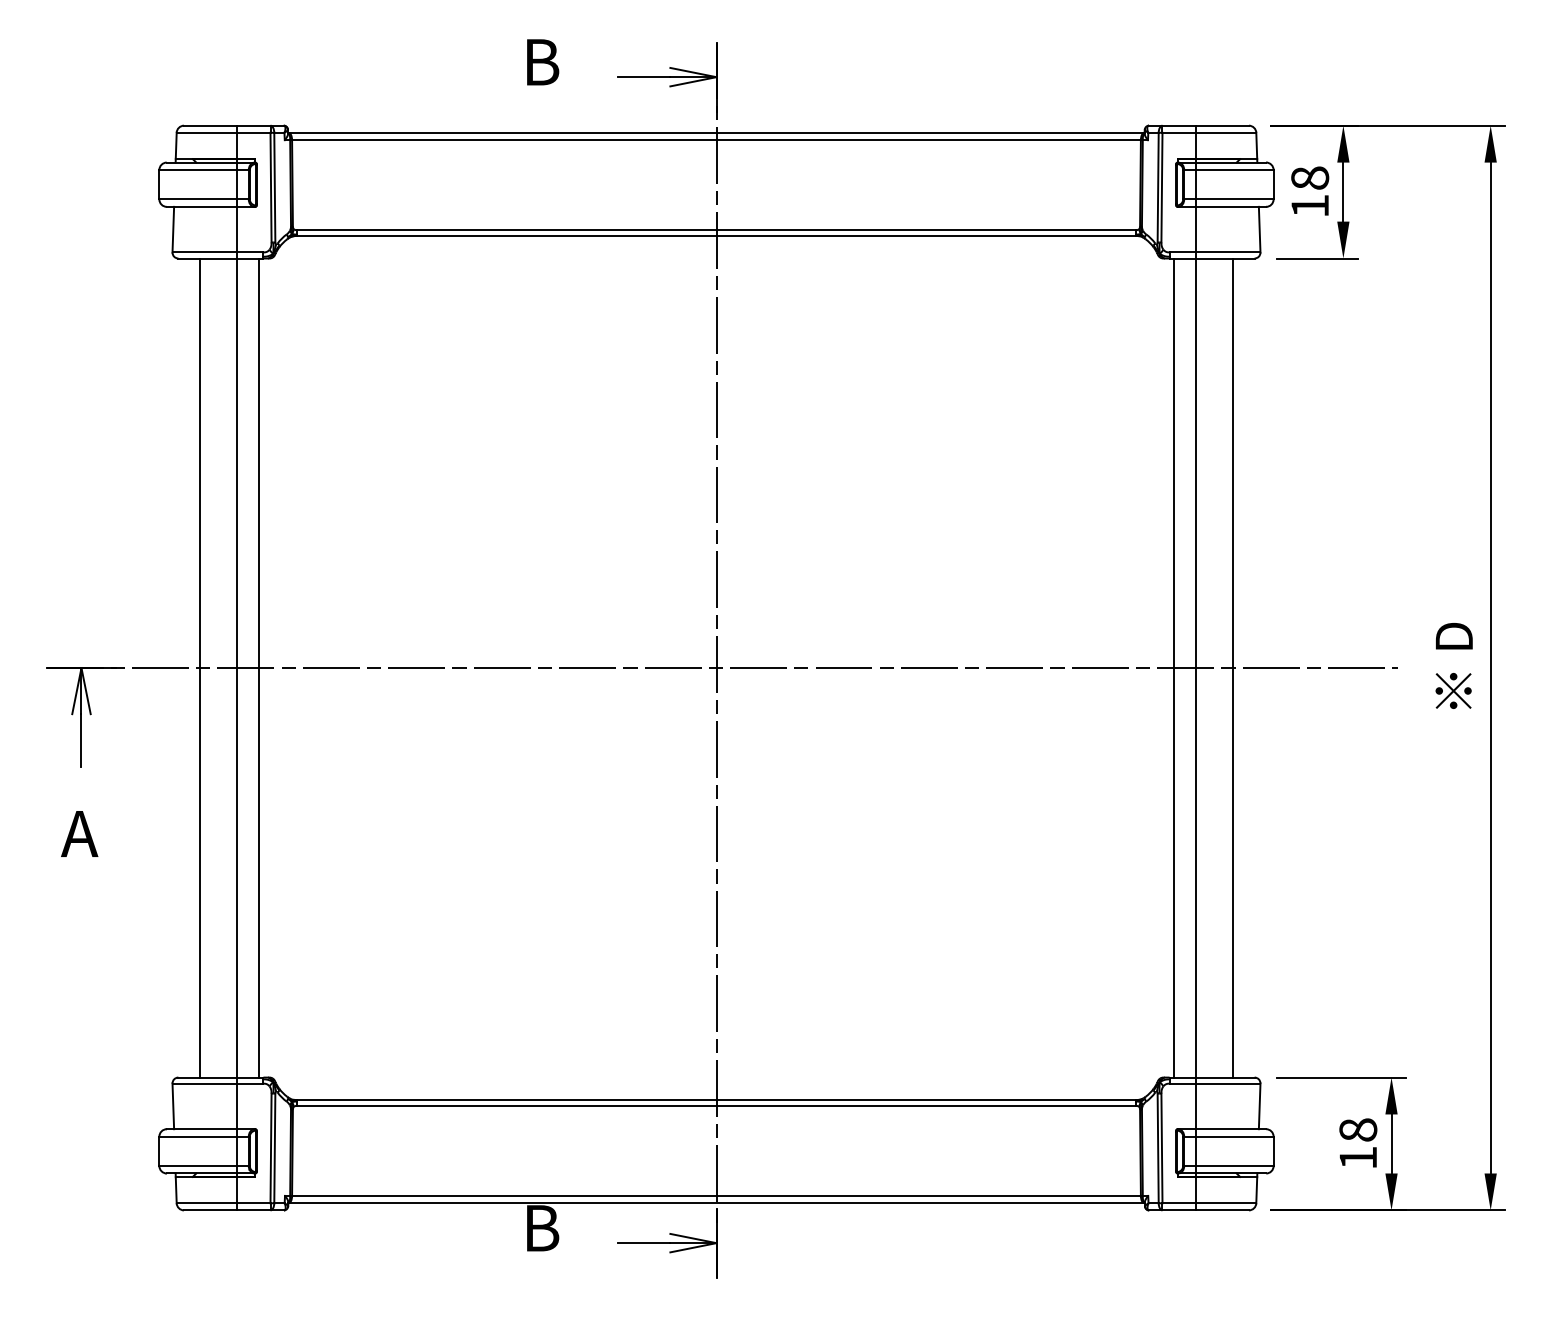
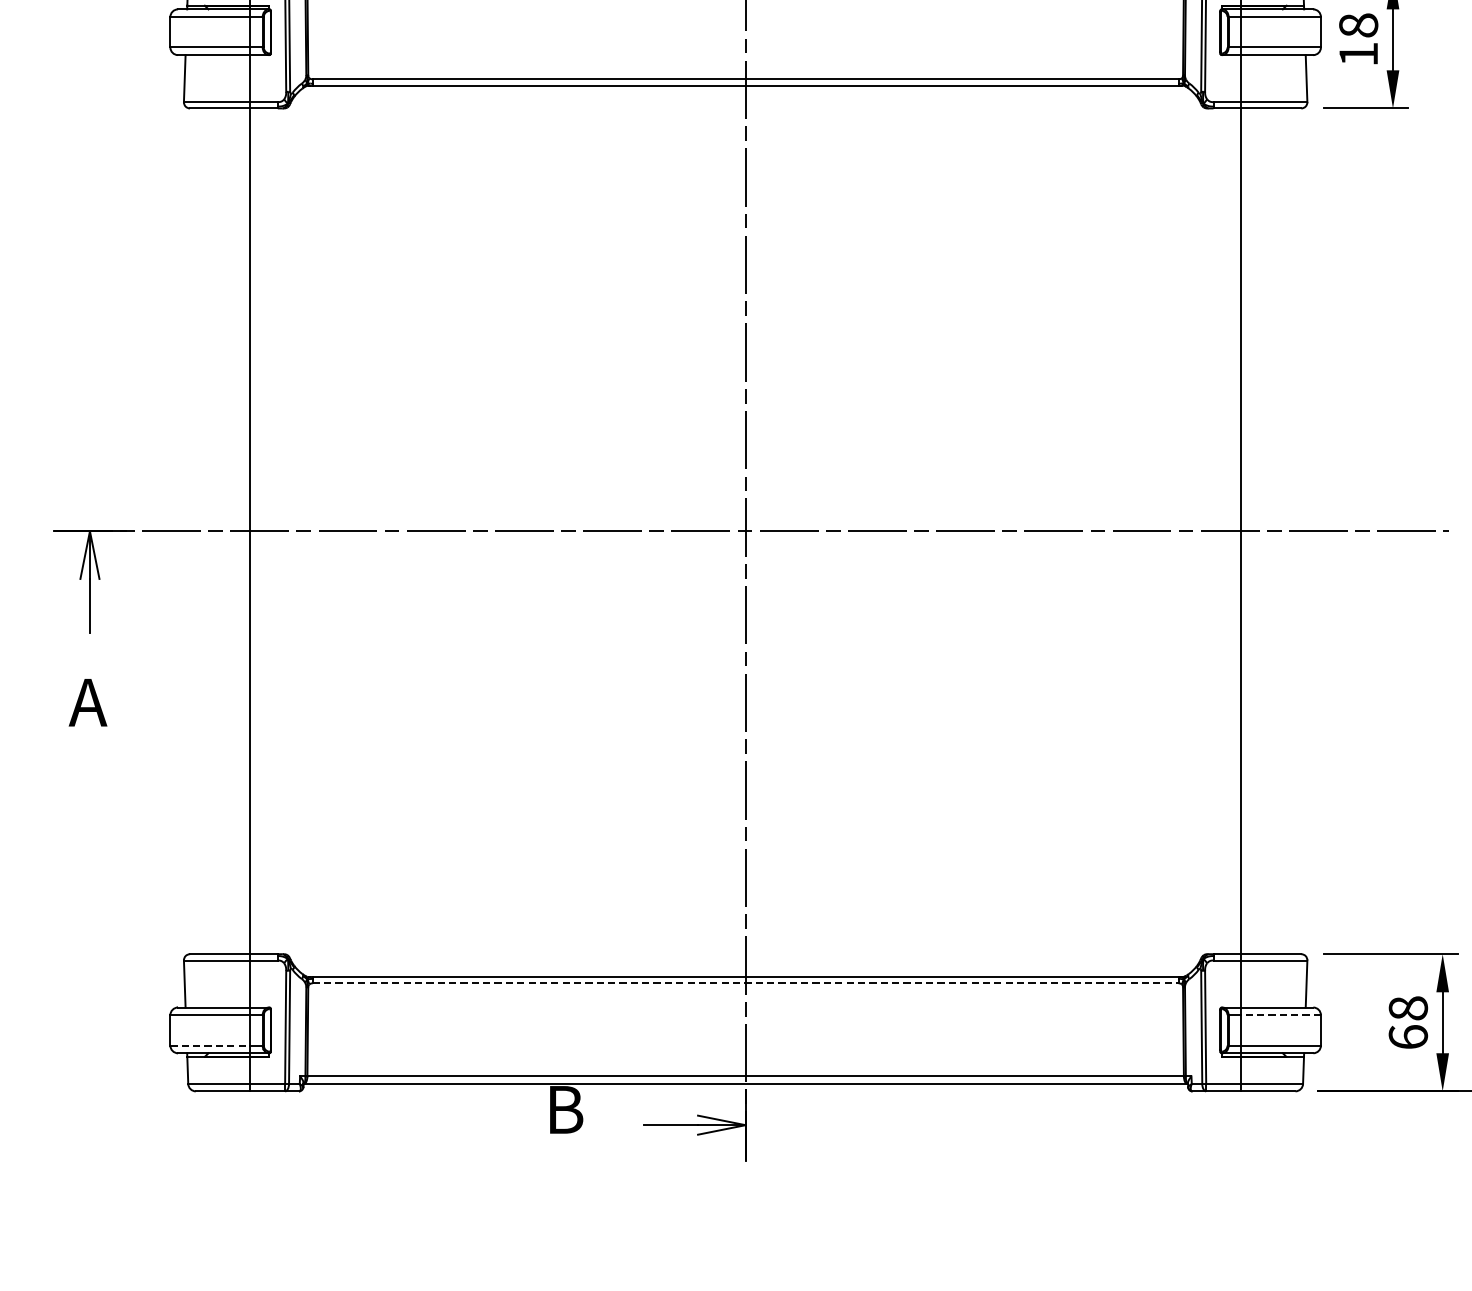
line: (199, 667) -> (211, 530), removed
line: (259, 667) -> (273, 530), removed
line: (1173, 667) -> (1217, 530), removed
line: (1233, 667) -> (1279, 530), removed
line: (717, 1105) -> (746, 983), solid -> dashed
line: (1234, 1136) -> (1280, 1015), solid -> dashed
text: (1358, 1157) -> (1408, 1036), 18 -> 68
line: (198, 1166) -> (210, 1046), solid -> dashed

